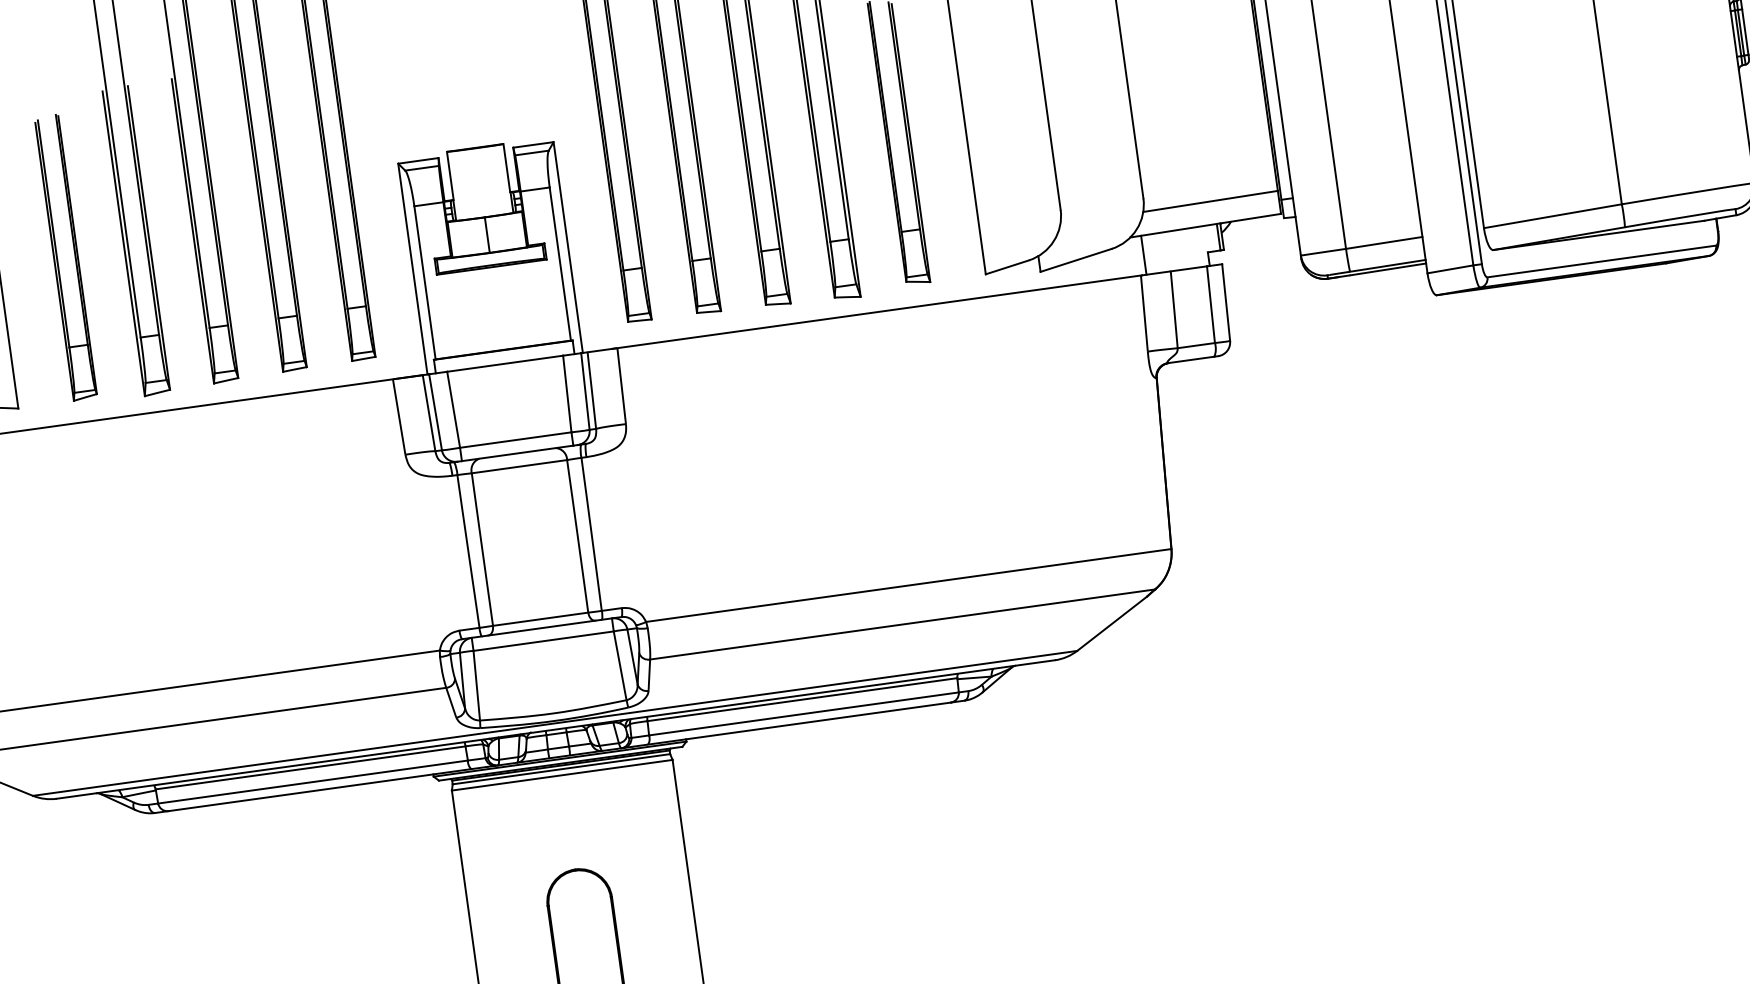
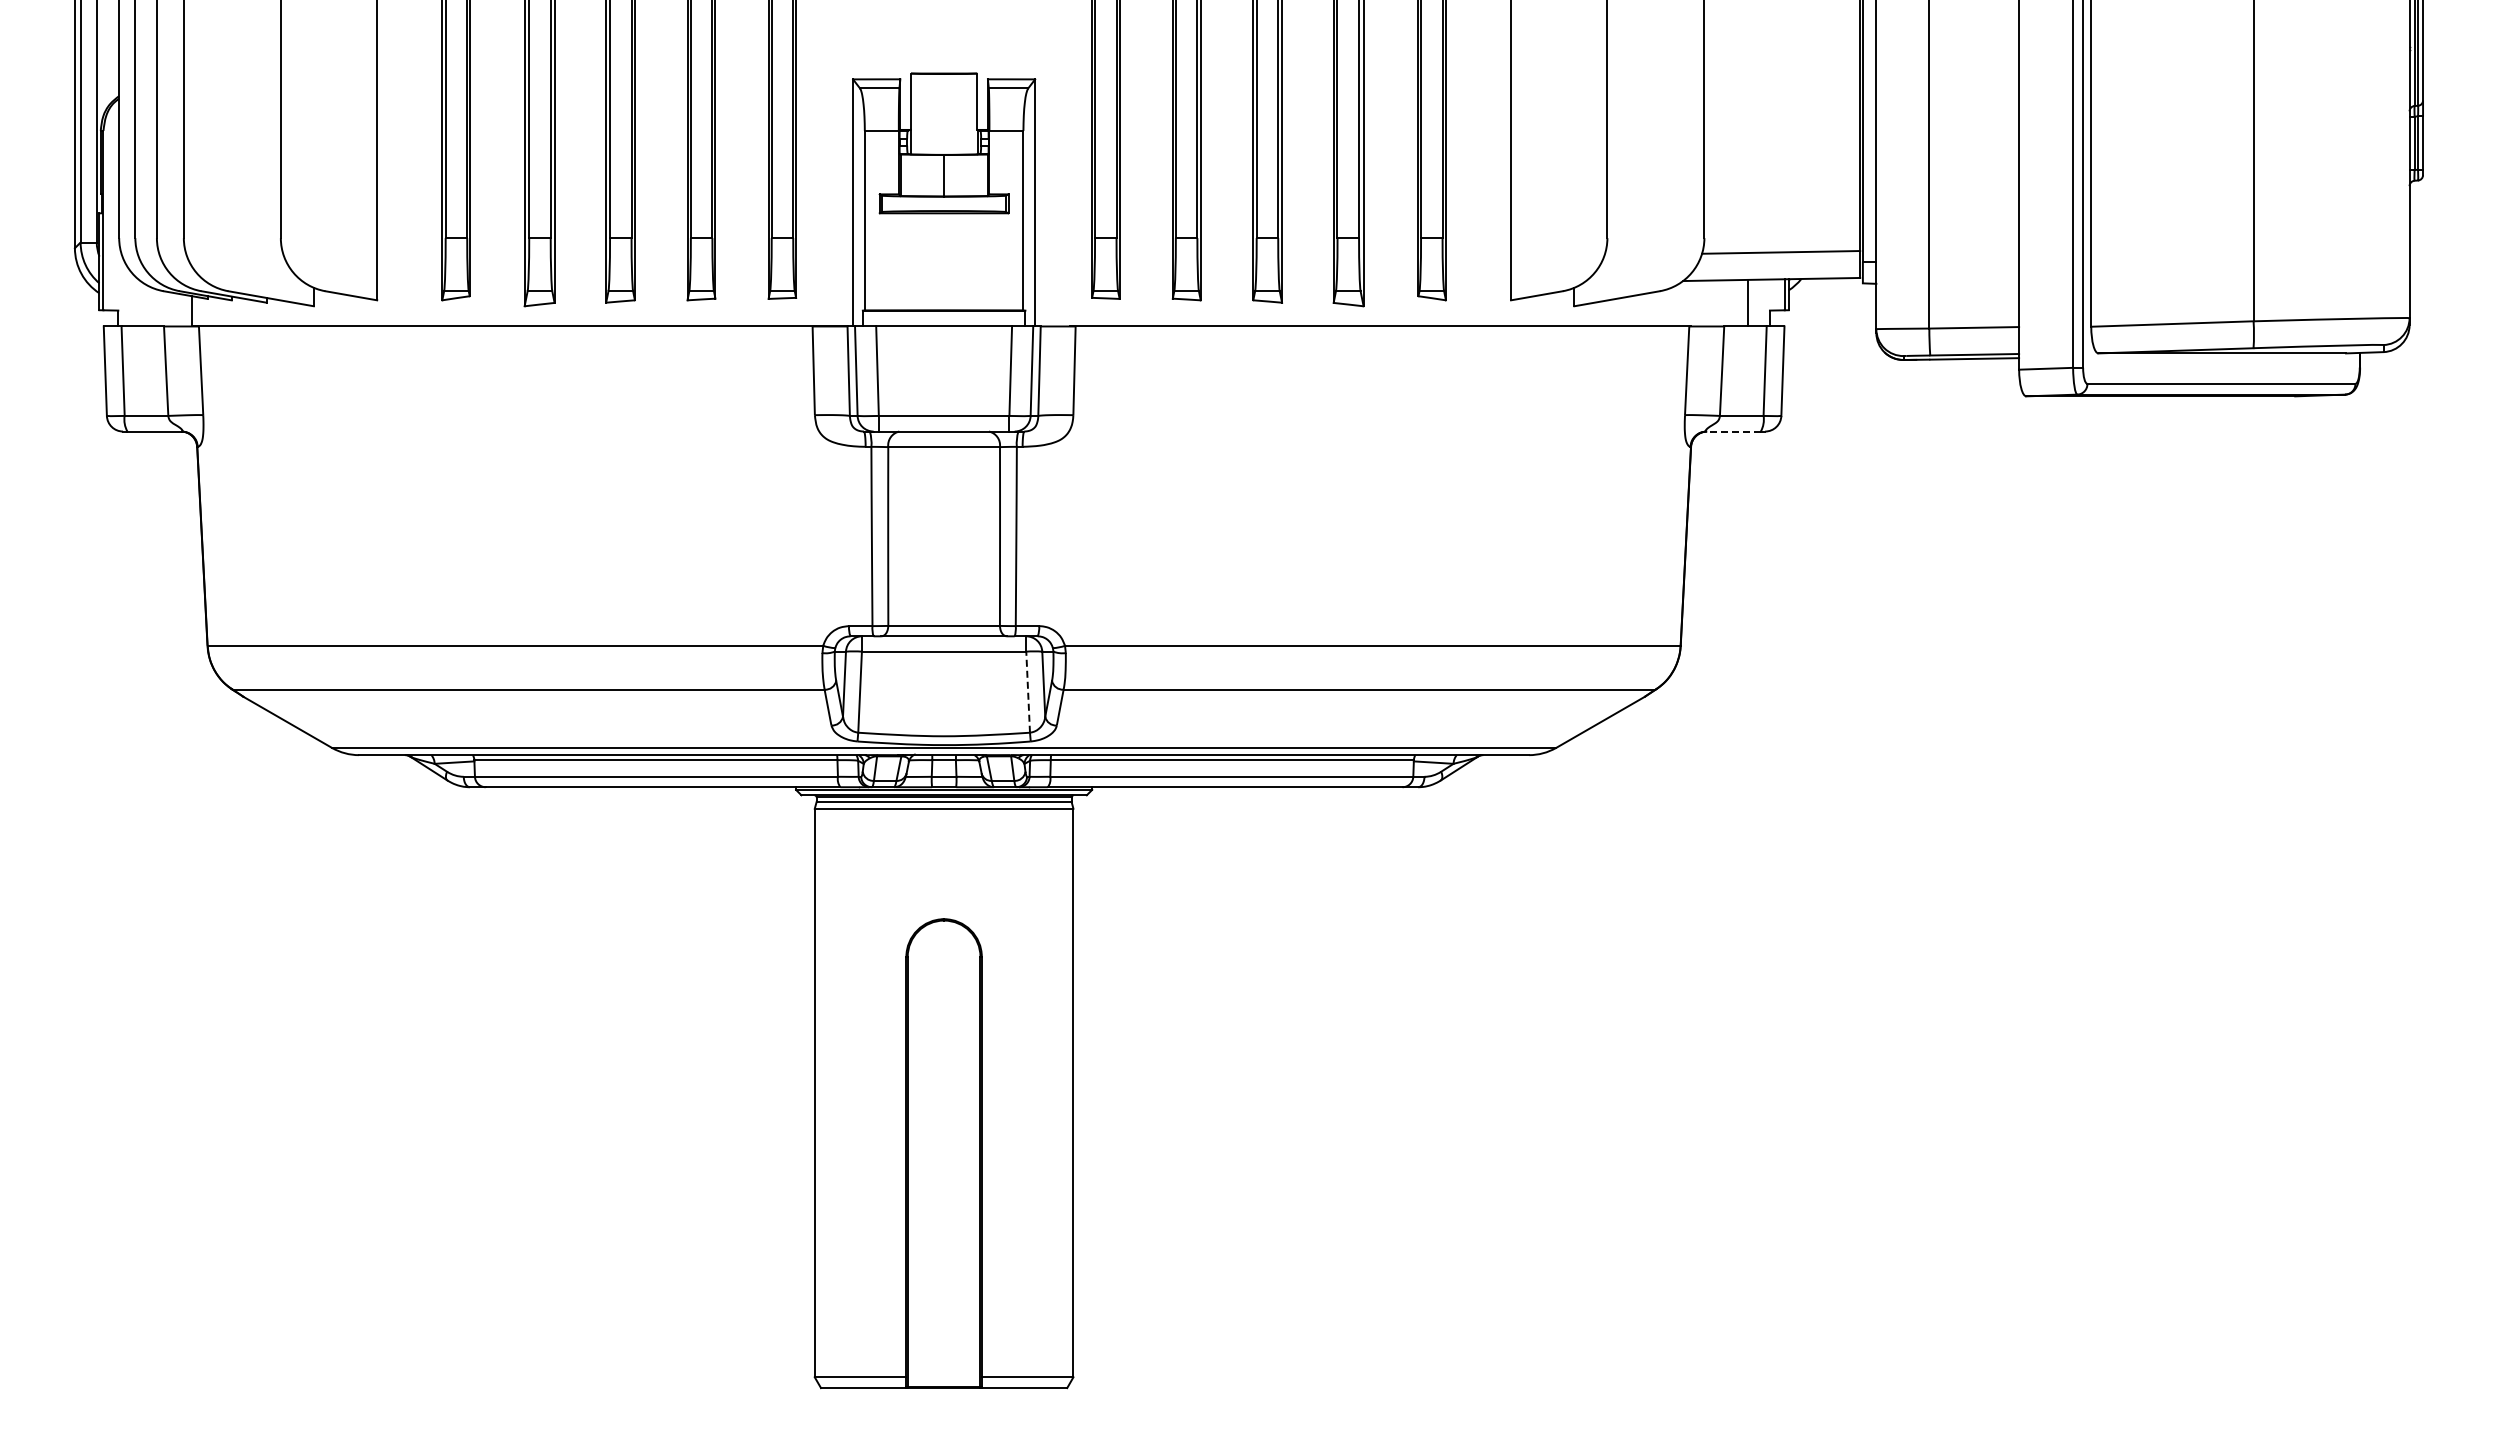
line: (1143, 255) -> (1747, 303), moved
line: (1191, 359) -> (1733, 431), solid -> dashed
line: (620, 666) -> (1028, 692), solid -> dashed

